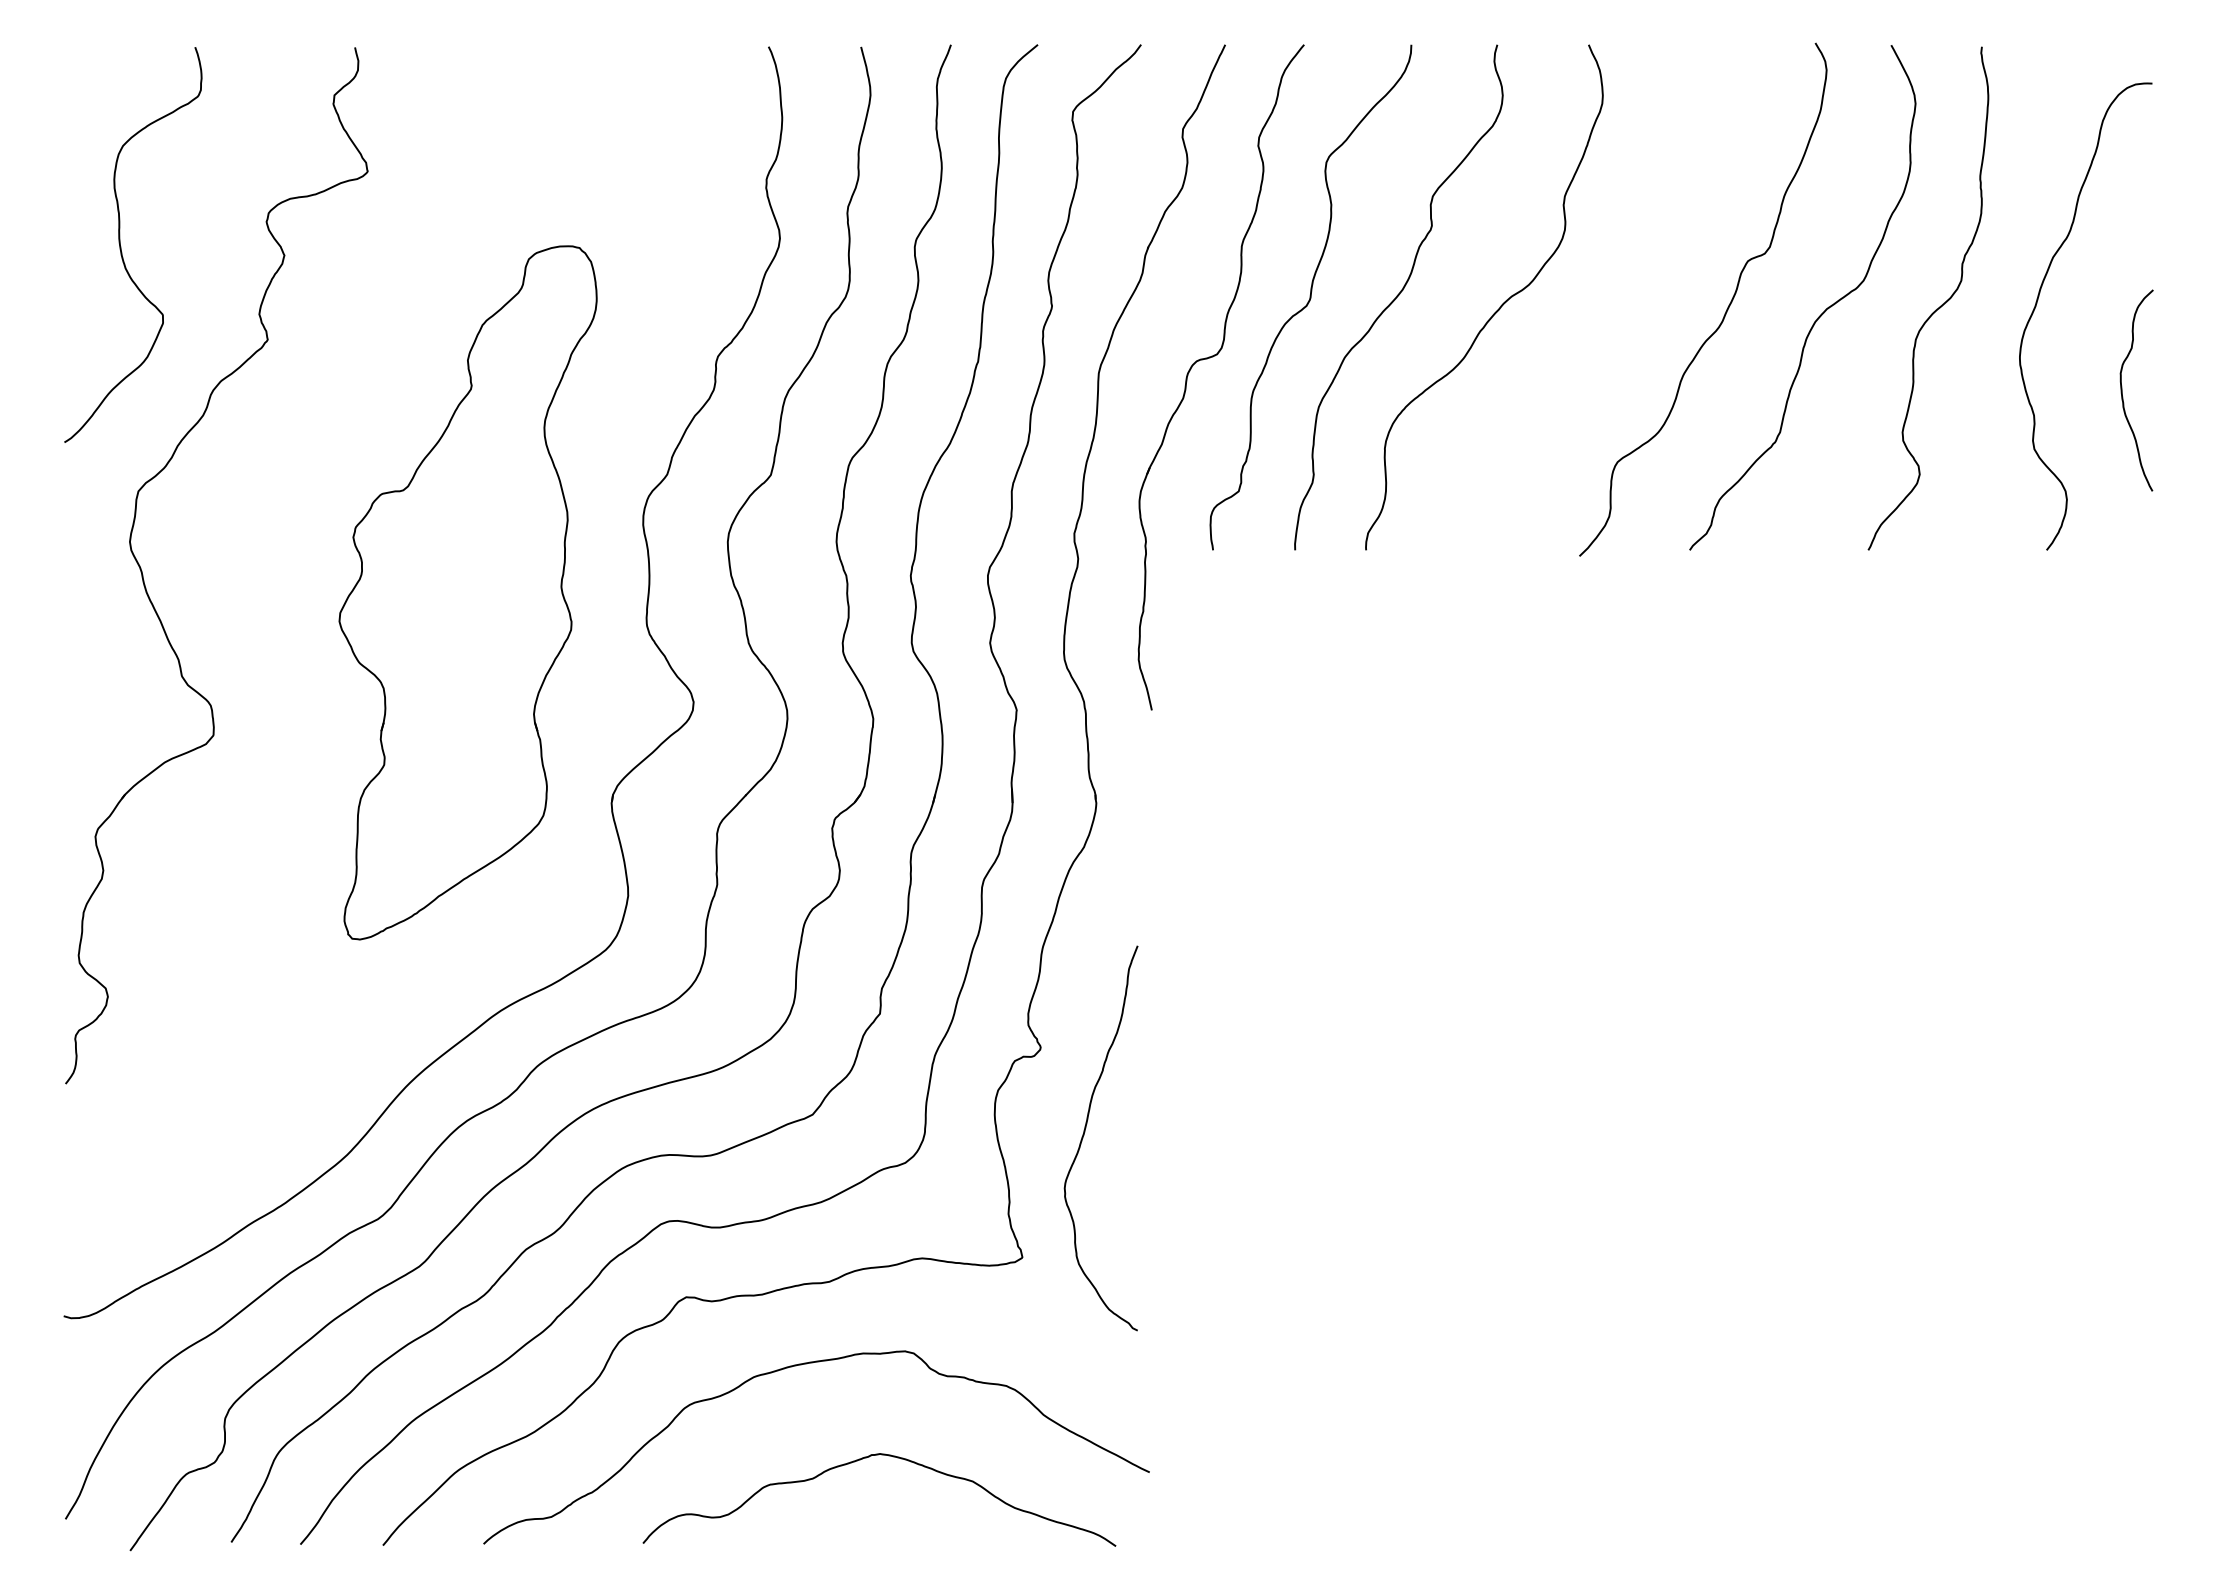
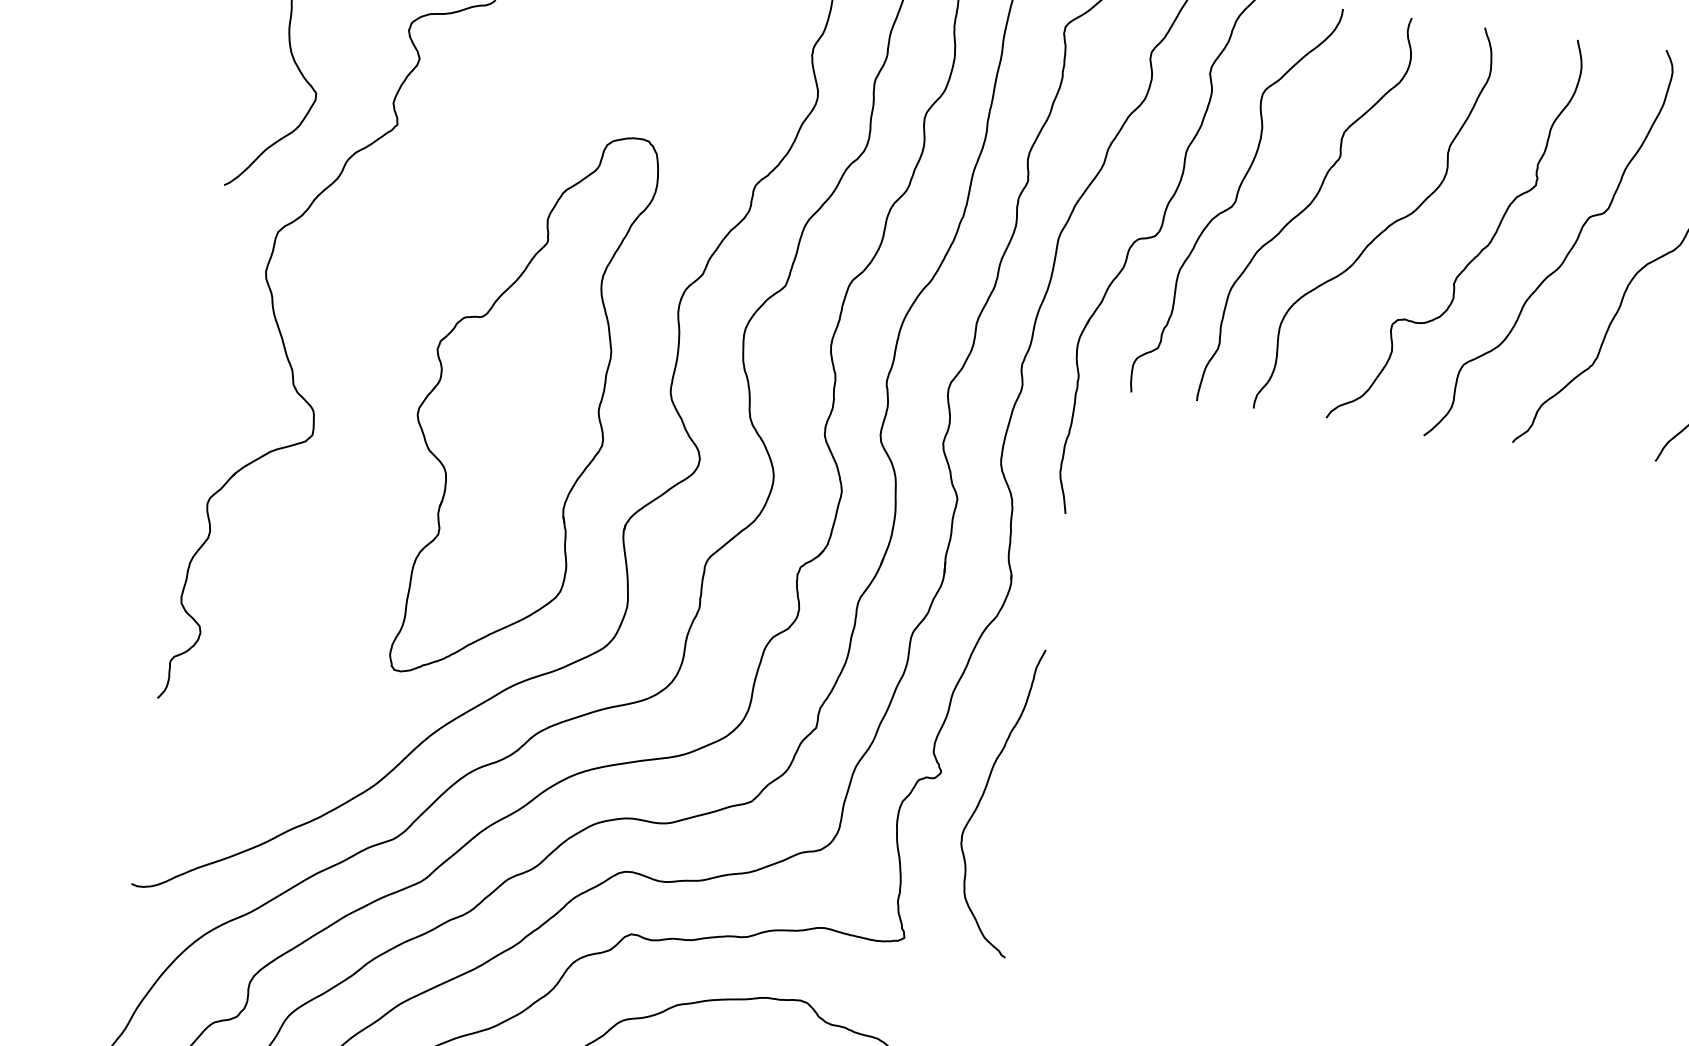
curve: (1619, 319) -> (1480, 250), added
part: (467, 592) -> (523, 405), moved
curve: (1085, 1132) -> (984, 793), moved

